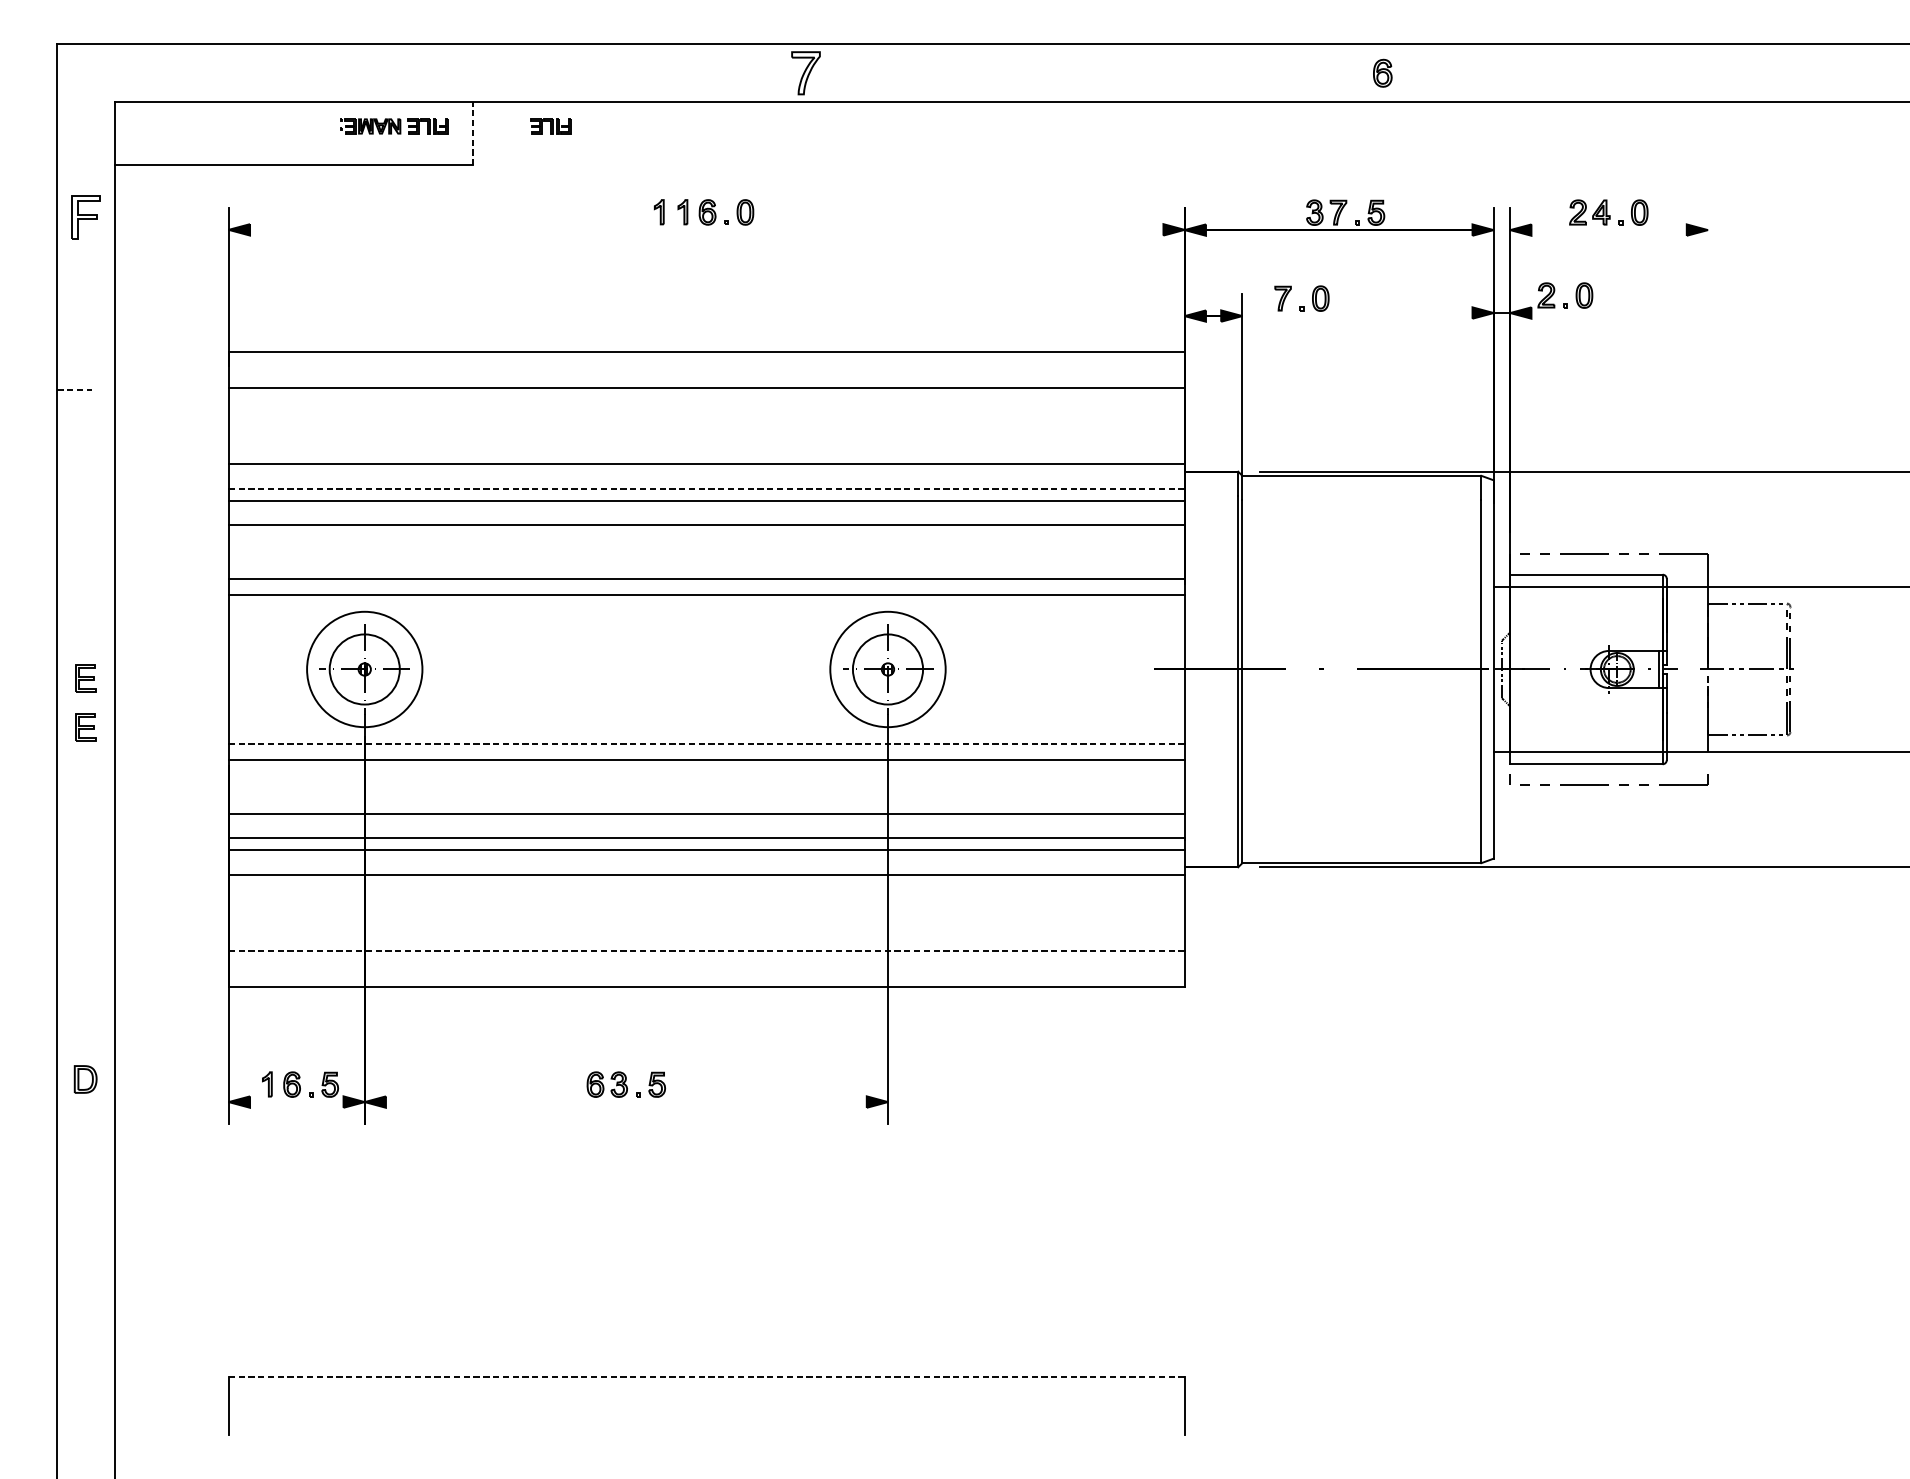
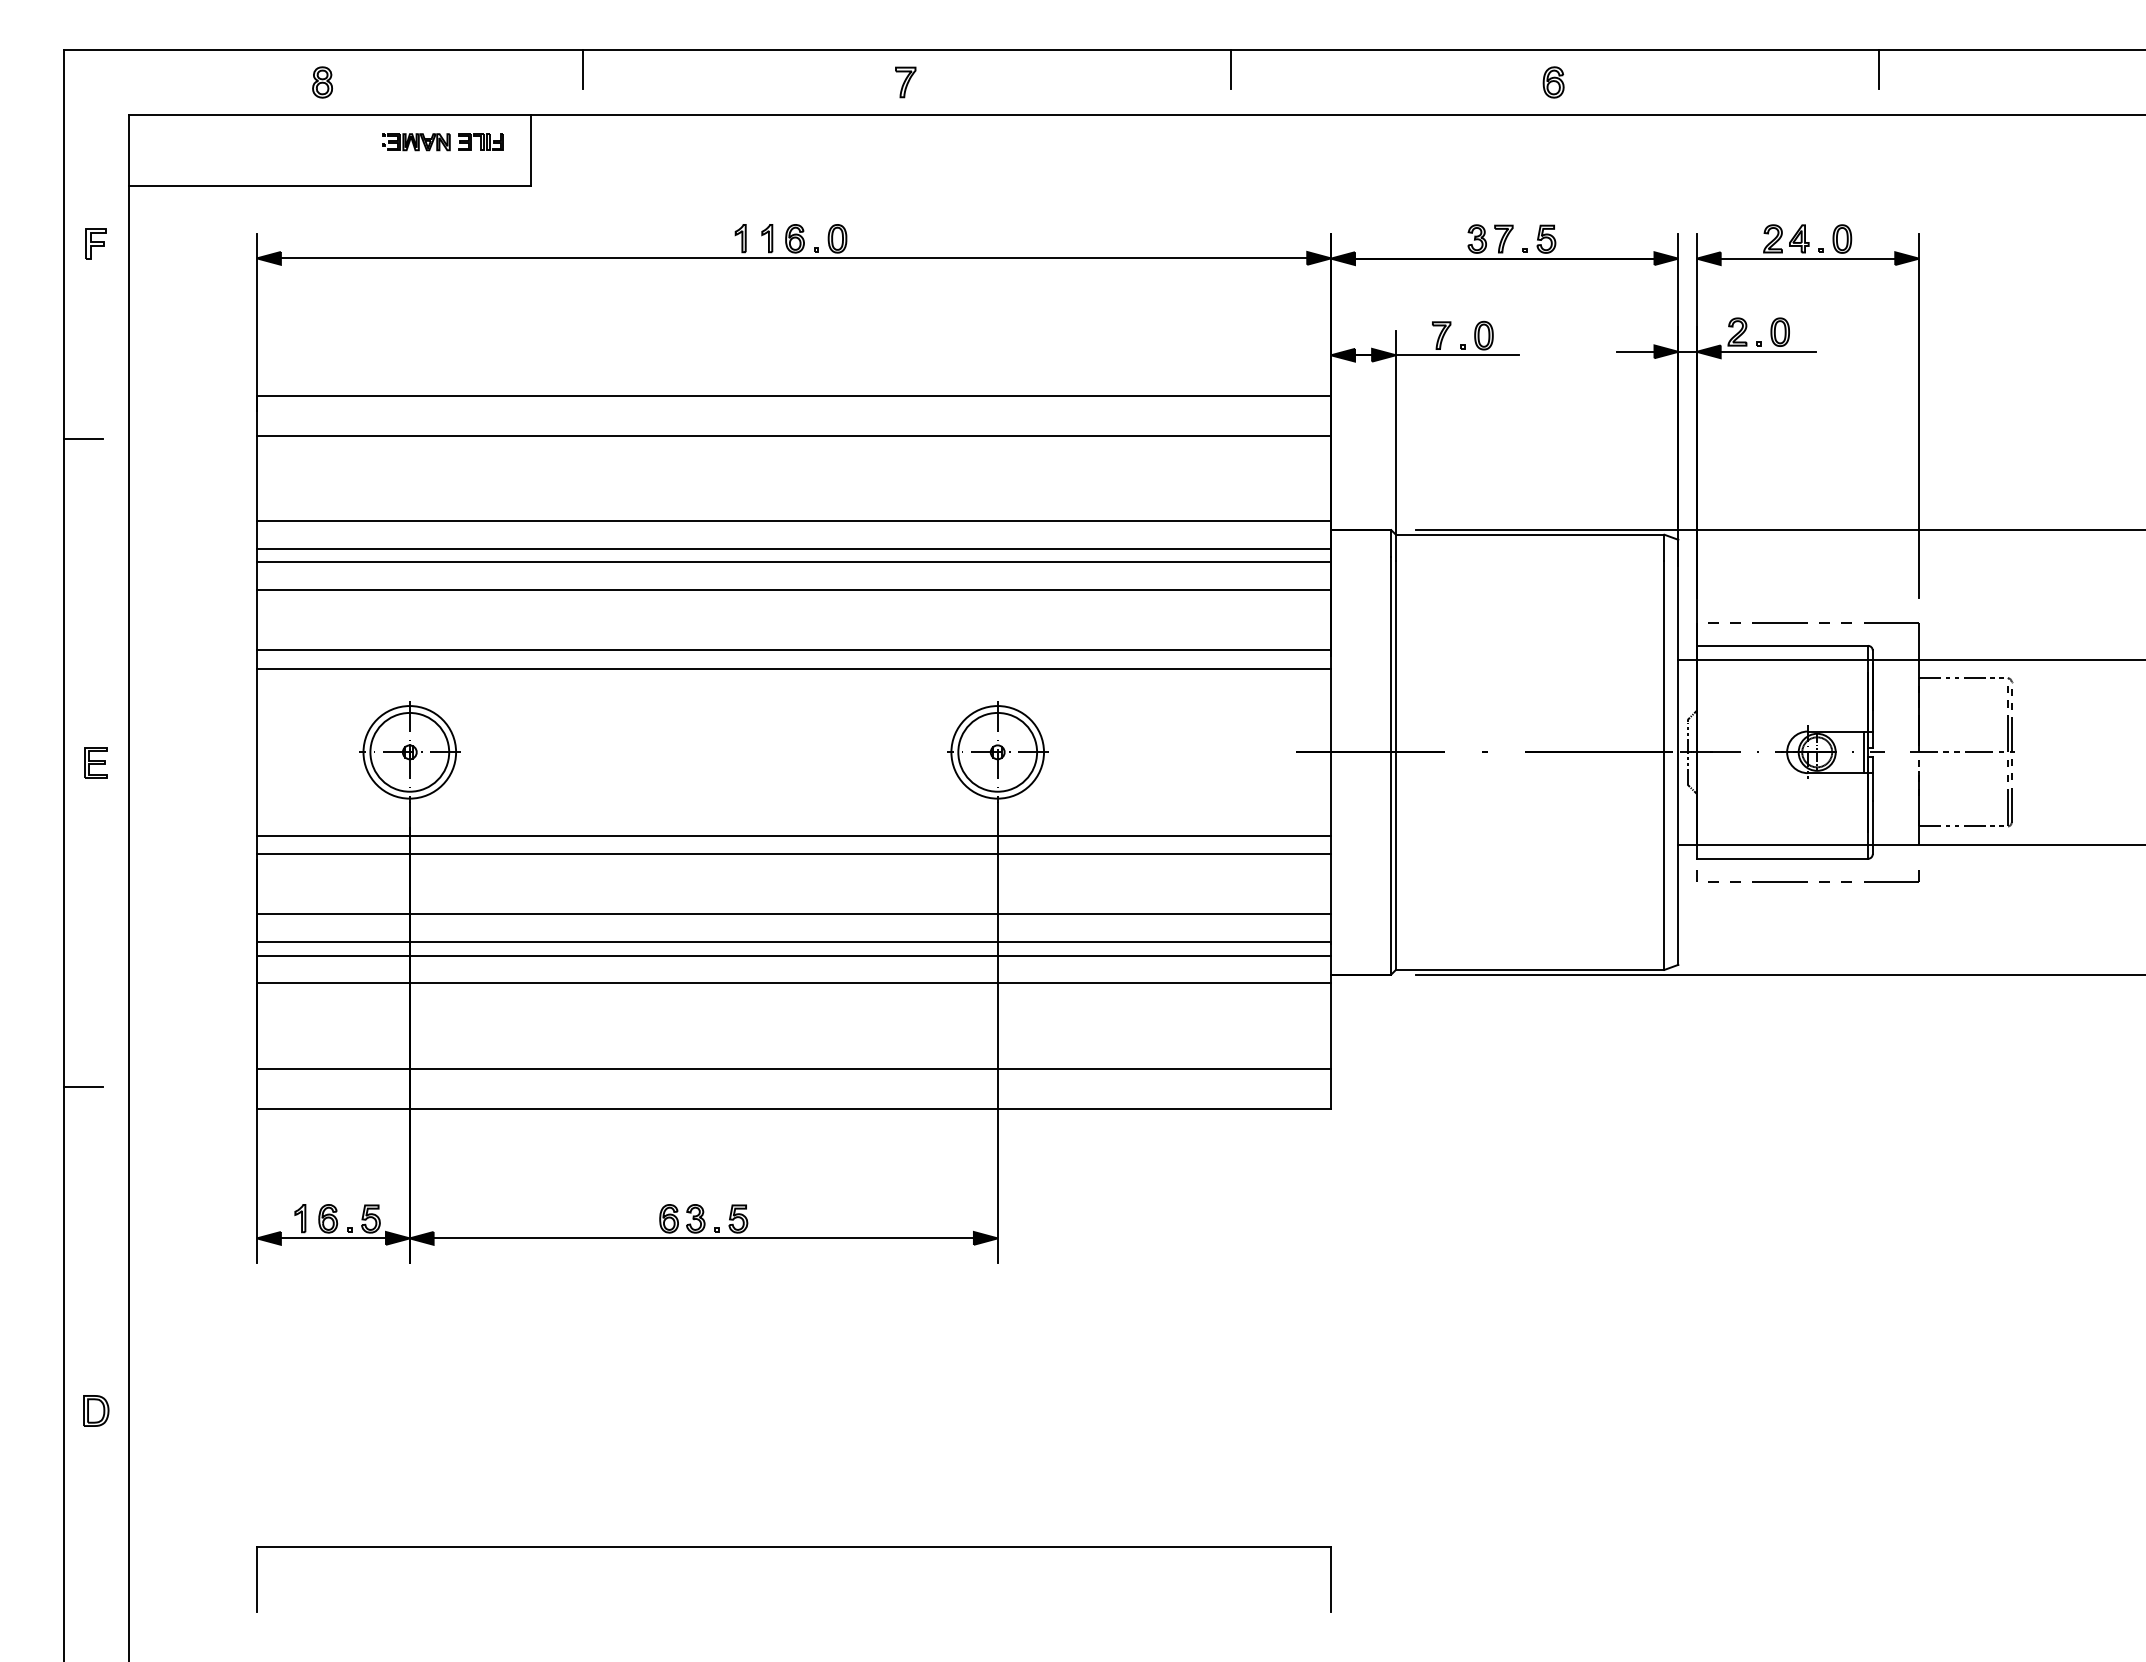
line: (518, 60) -> (582, 68), added
line: (1096, 60) -> (1231, 68), added
line: (1672, 60) -> (1879, 68), added
part: (287, 73) -> (322, 82), added
part: (805, 73) -> (905, 82), size x0.62
part: (550, 125) -> (618, 141), removed
line: (473, 133) -> (531, 150), dashed -> solid
part: (85, 216) -> (95, 243), size x0.62
line: (706, 229) -> (793, 258), added
line: (1608, 229) -> (1807, 258), added
line: (1455, 312) -> (1635, 351), added
line: (1573, 312) -> (1767, 351), added
line: (1297, 316) -> (1457, 355), added
line: (1708, 369) -> (1919, 415), added
line: (75, 390) -> (84, 438), dashed -> solid
line: (707, 488) -> (794, 549), dashed -> solid
circle: (364, 669) -> (409, 752), size x0.71
circle: (887, 669) -> (997, 752), size x0.71
part: (85, 727) -> (95, 817), removed
line: (707, 743) -> (794, 835), dashed -> solid
line: (707, 951) -> (794, 1069), dashed -> solid
line: (74, 966) -> (83, 1086), added
part: (85, 1079) -> (96, 1410), moved
line: (295, 1102) -> (332, 1238), added
line: (626, 1102) -> (703, 1238), added
line: (707, 1377) -> (794, 1547), dashed -> solid

